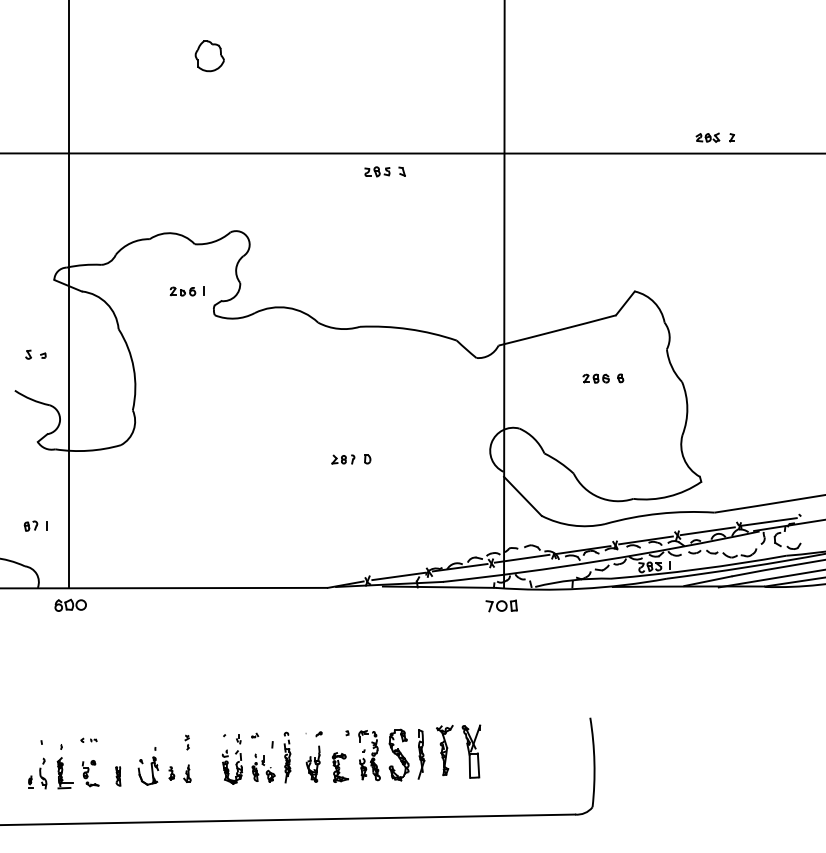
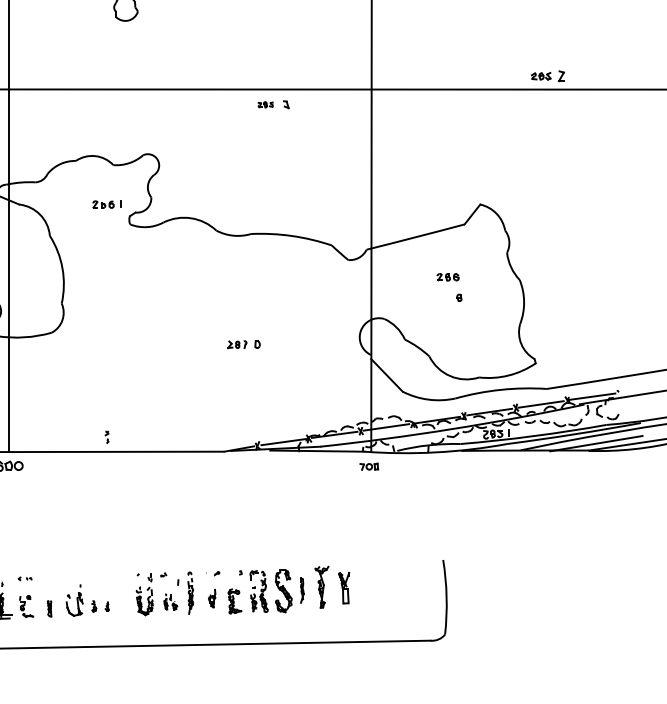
part: (731, 137) -> (560, 76), size x1.6
part: (377, 171) -> (265, 104), size x0.7
part: (620, 378) -> (459, 297), moved
part: (501, 605) -> (369, 466), size x0.7
part: (186, 742) -> (106, 437), moved
part: (471, 751) -> (344, 588), size x0.7
part: (421, 754) -> (302, 590), size x0.6
part: (312, 763) -> (211, 598), size x0.6
part: (263, 767) -> (170, 601), size x0.7
part: (187, 773) -> (107, 606), size x0.6

